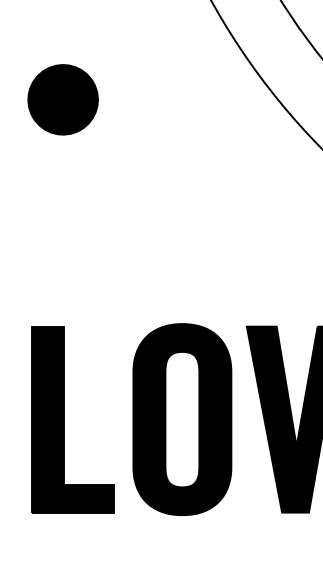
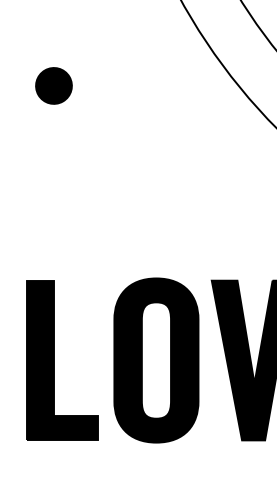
part: (62, 99) -> (53, 85), size x0.6

